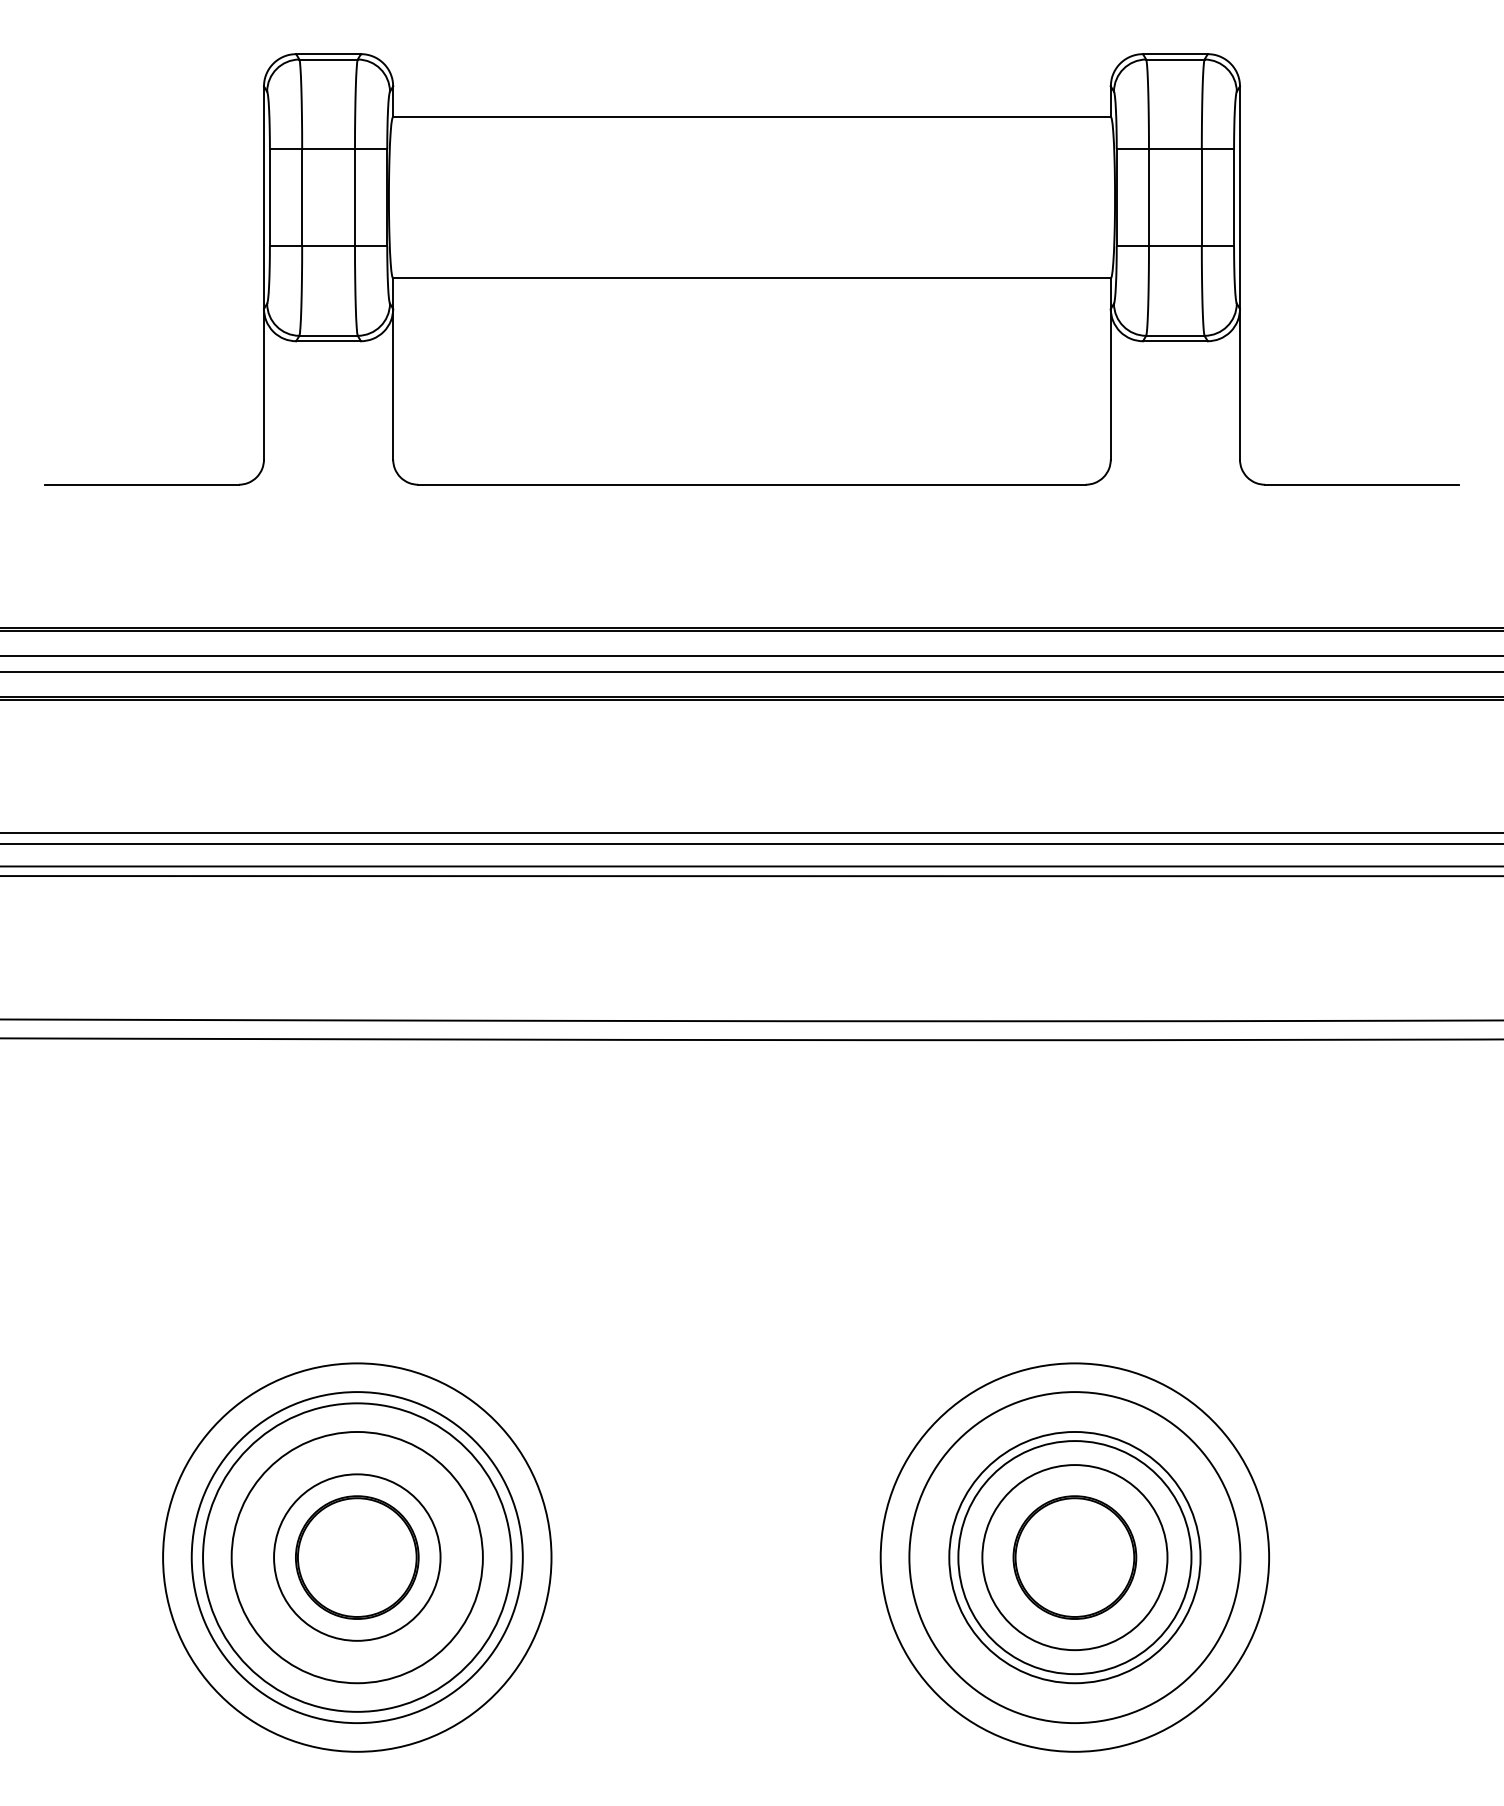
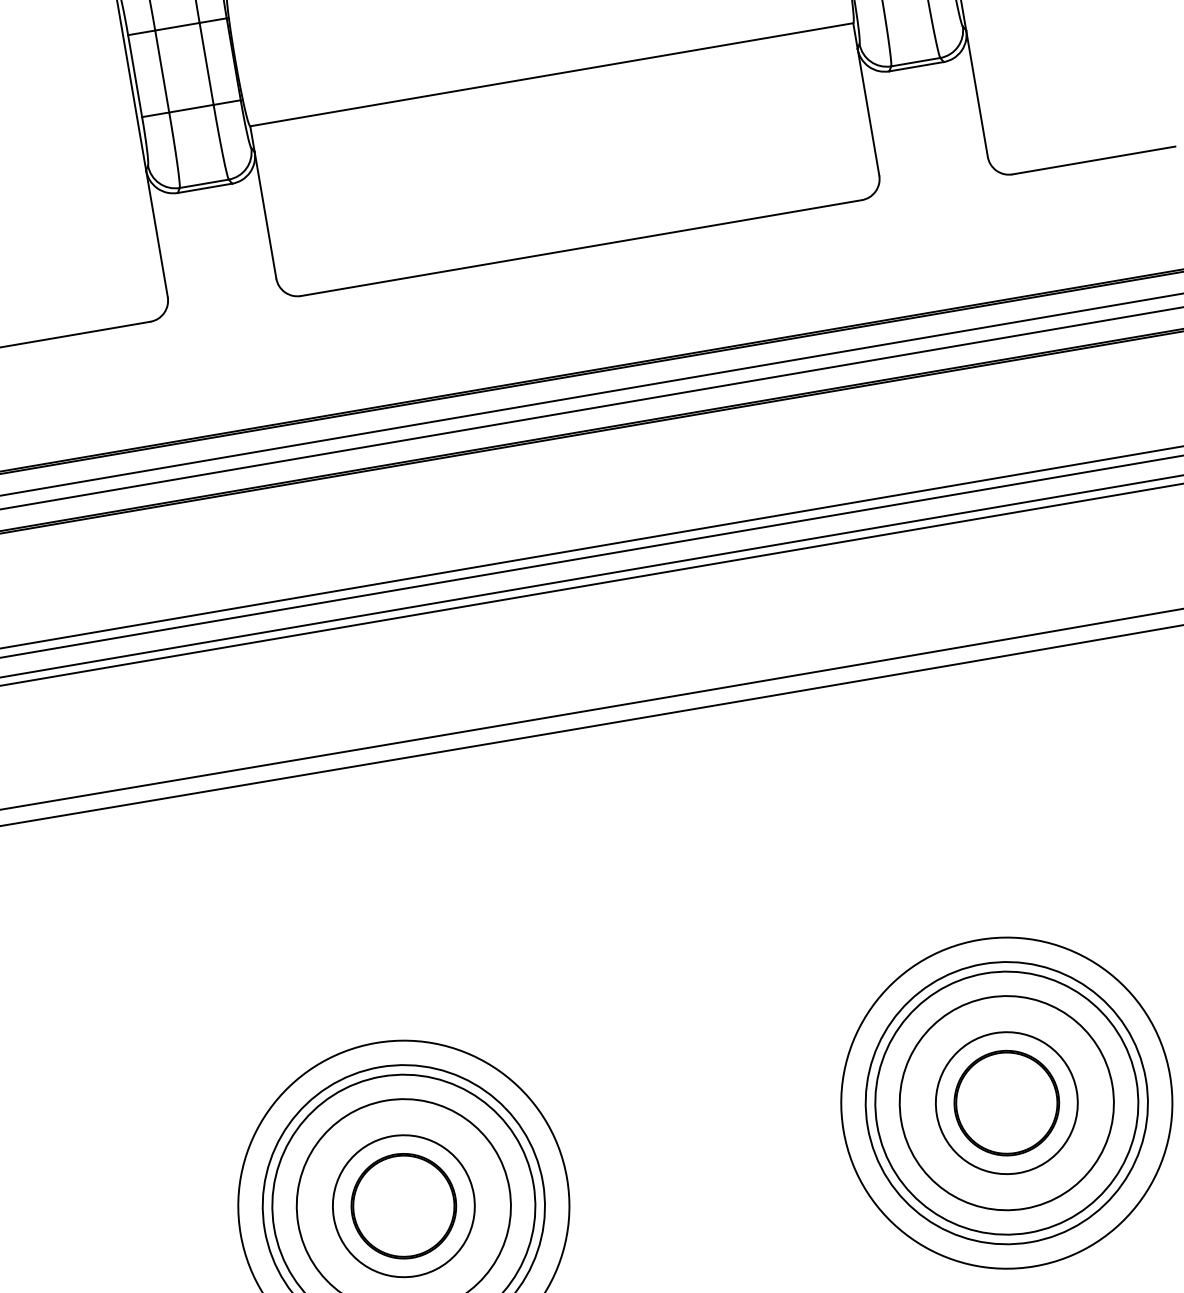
circle: (1074, 1557) -> (1006, 1103), size x0.71
circle: (1074, 1557) -> (1006, 1103), size x1.67

